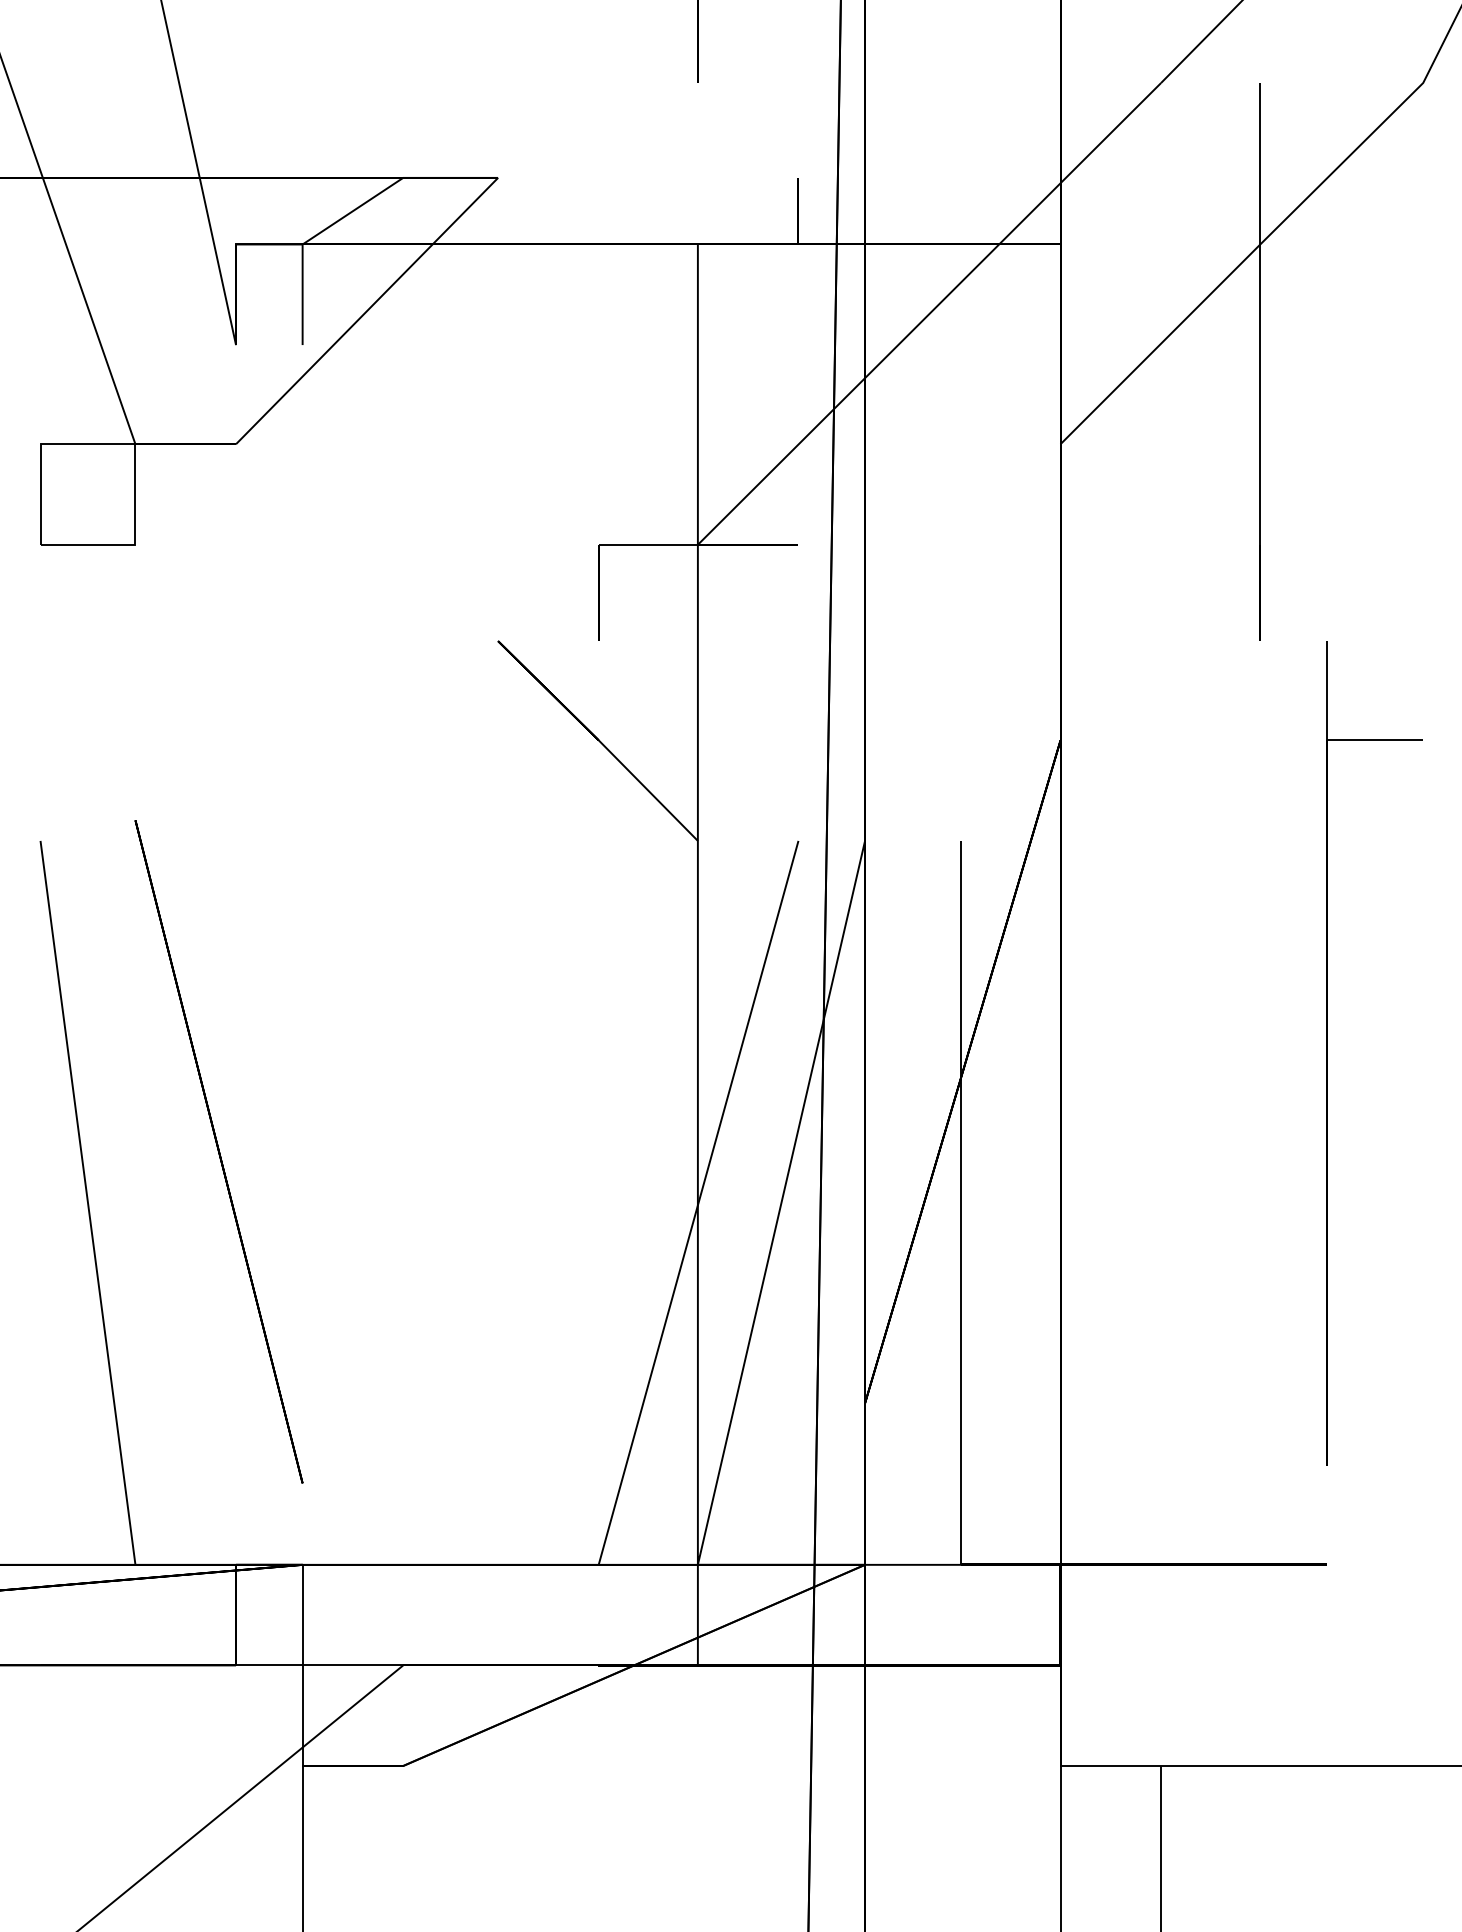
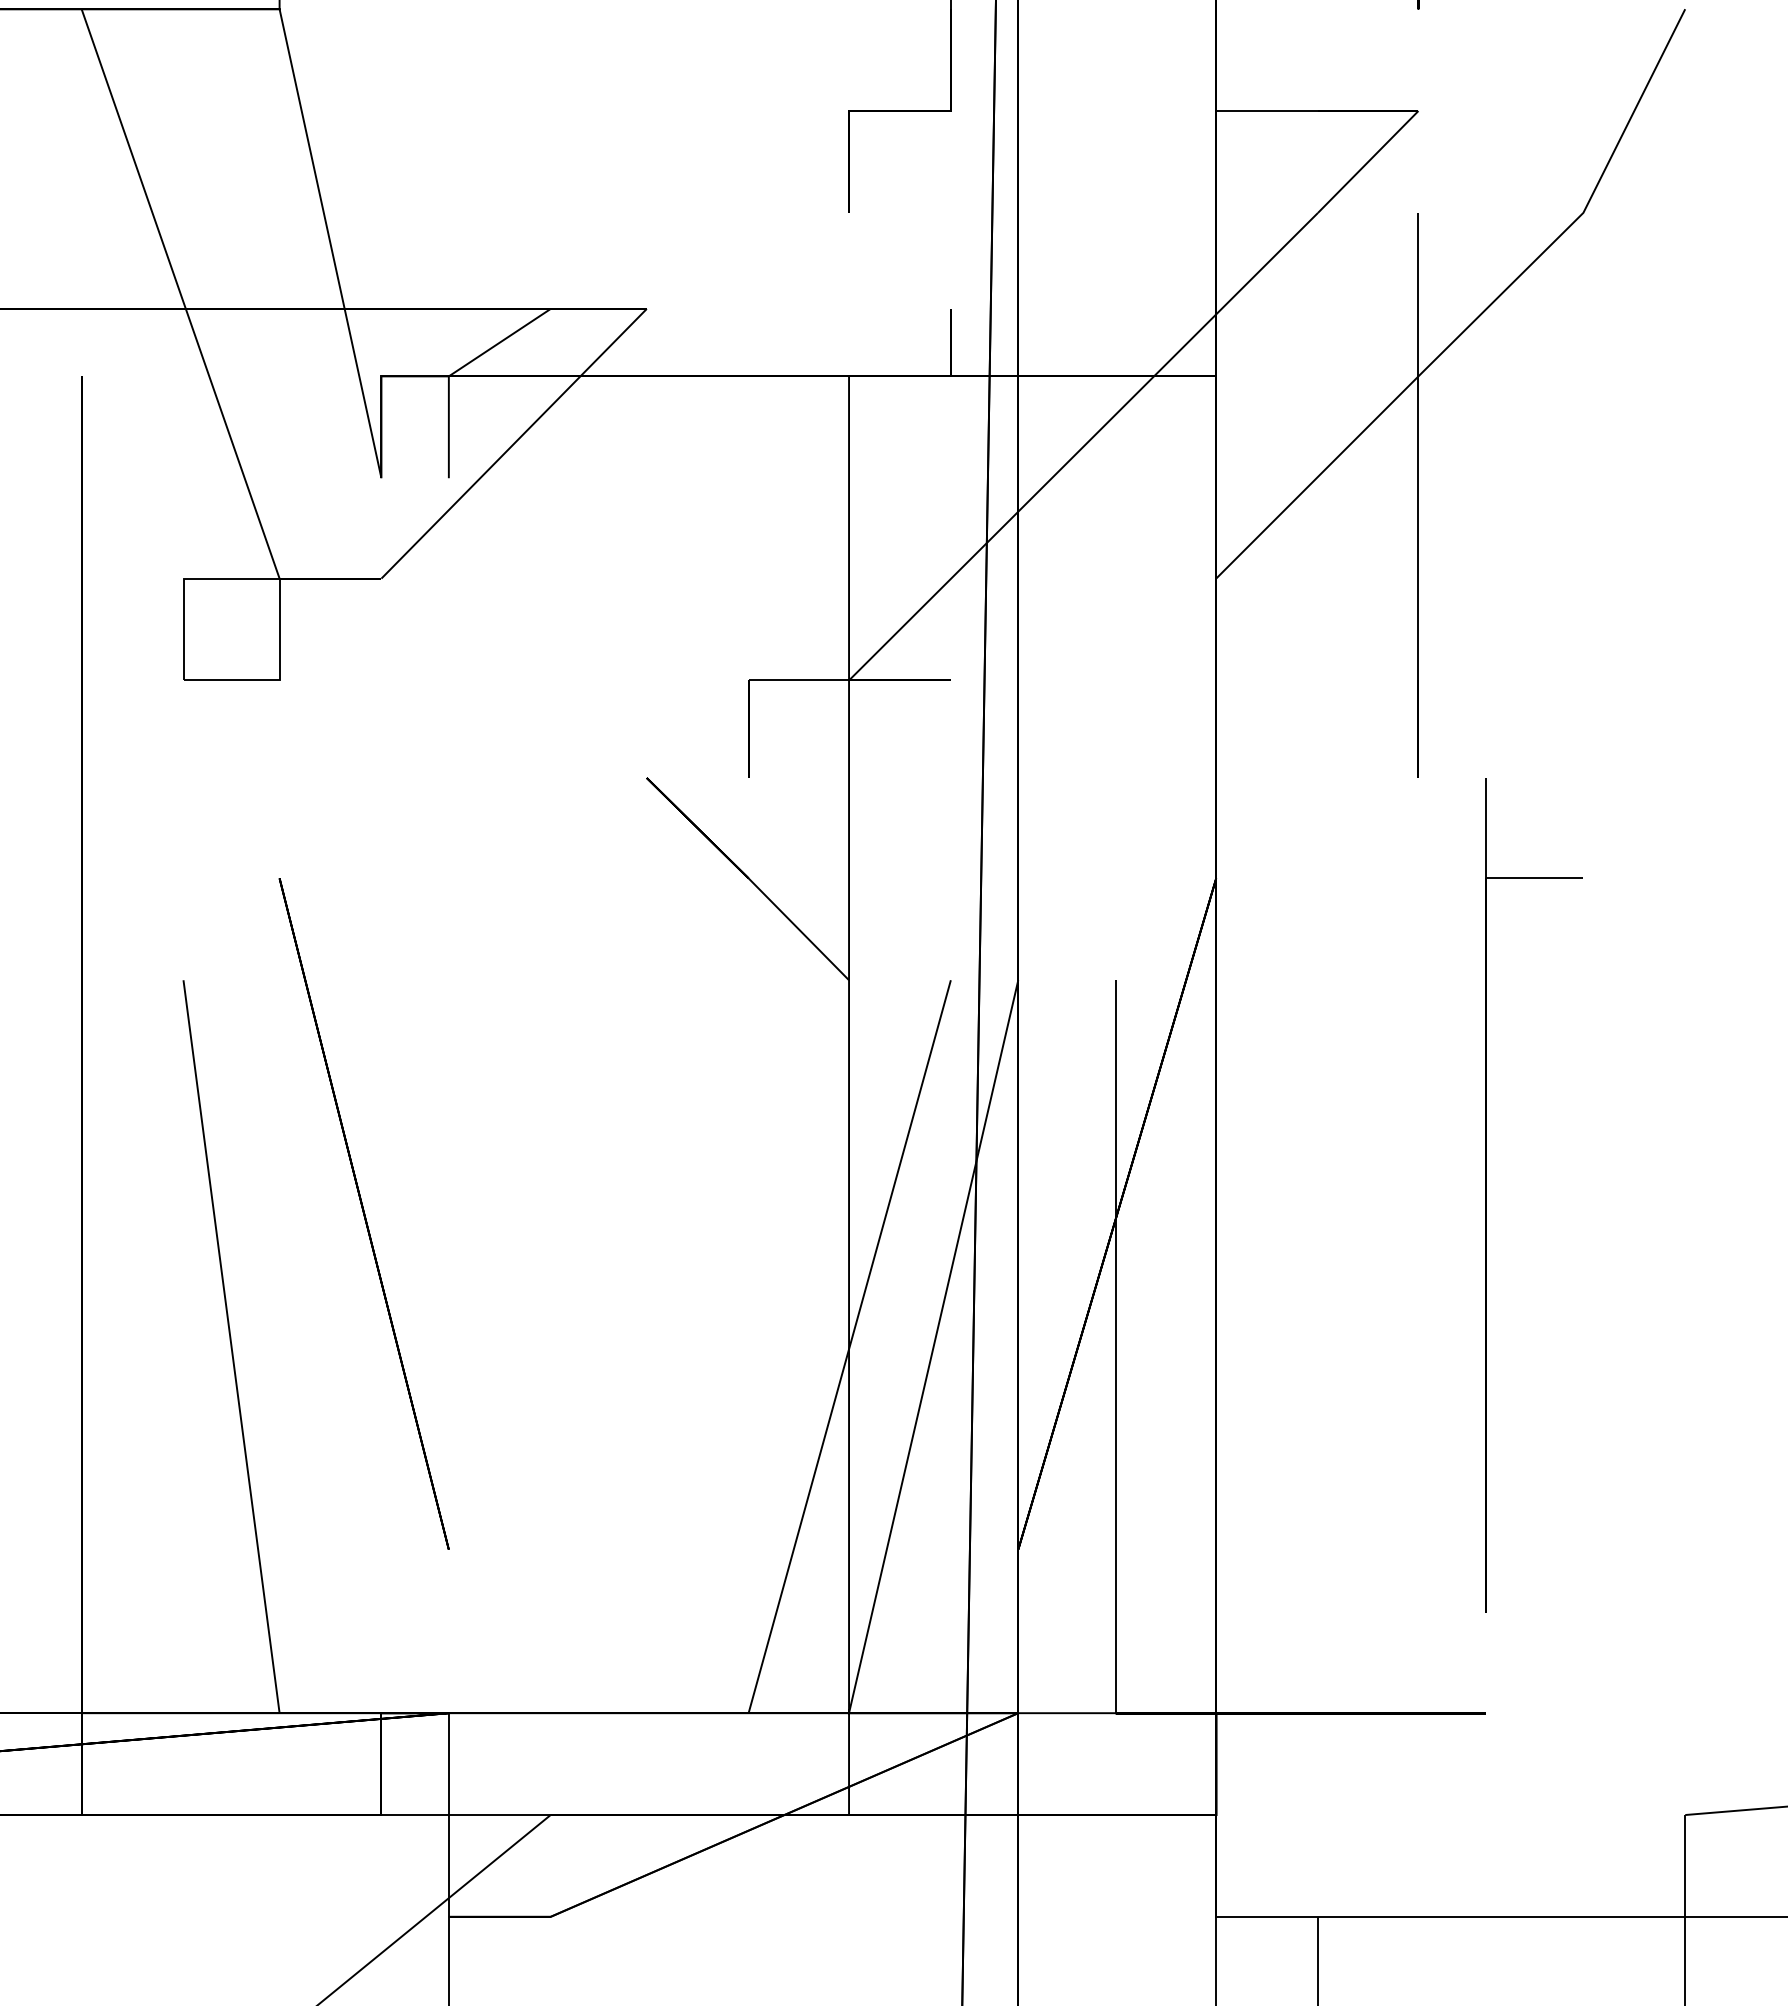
line: (218, 1151) -> (363, 1213), moved

